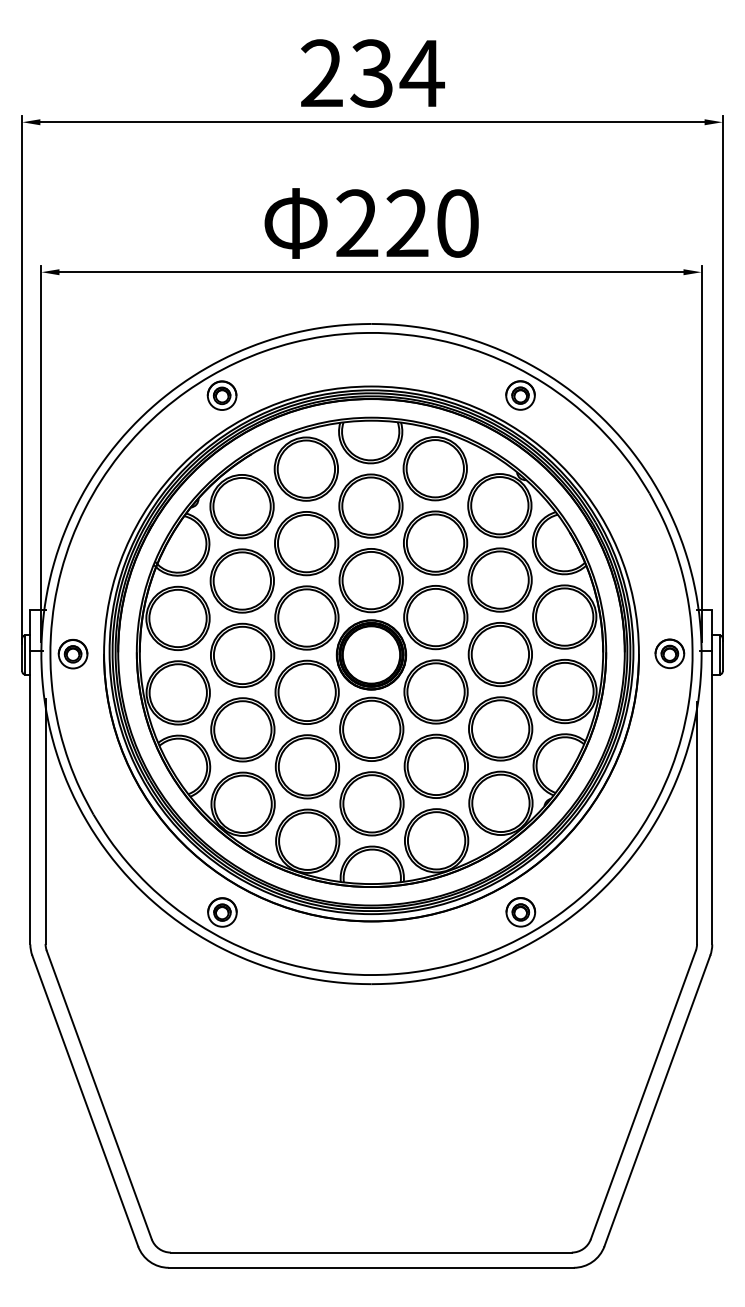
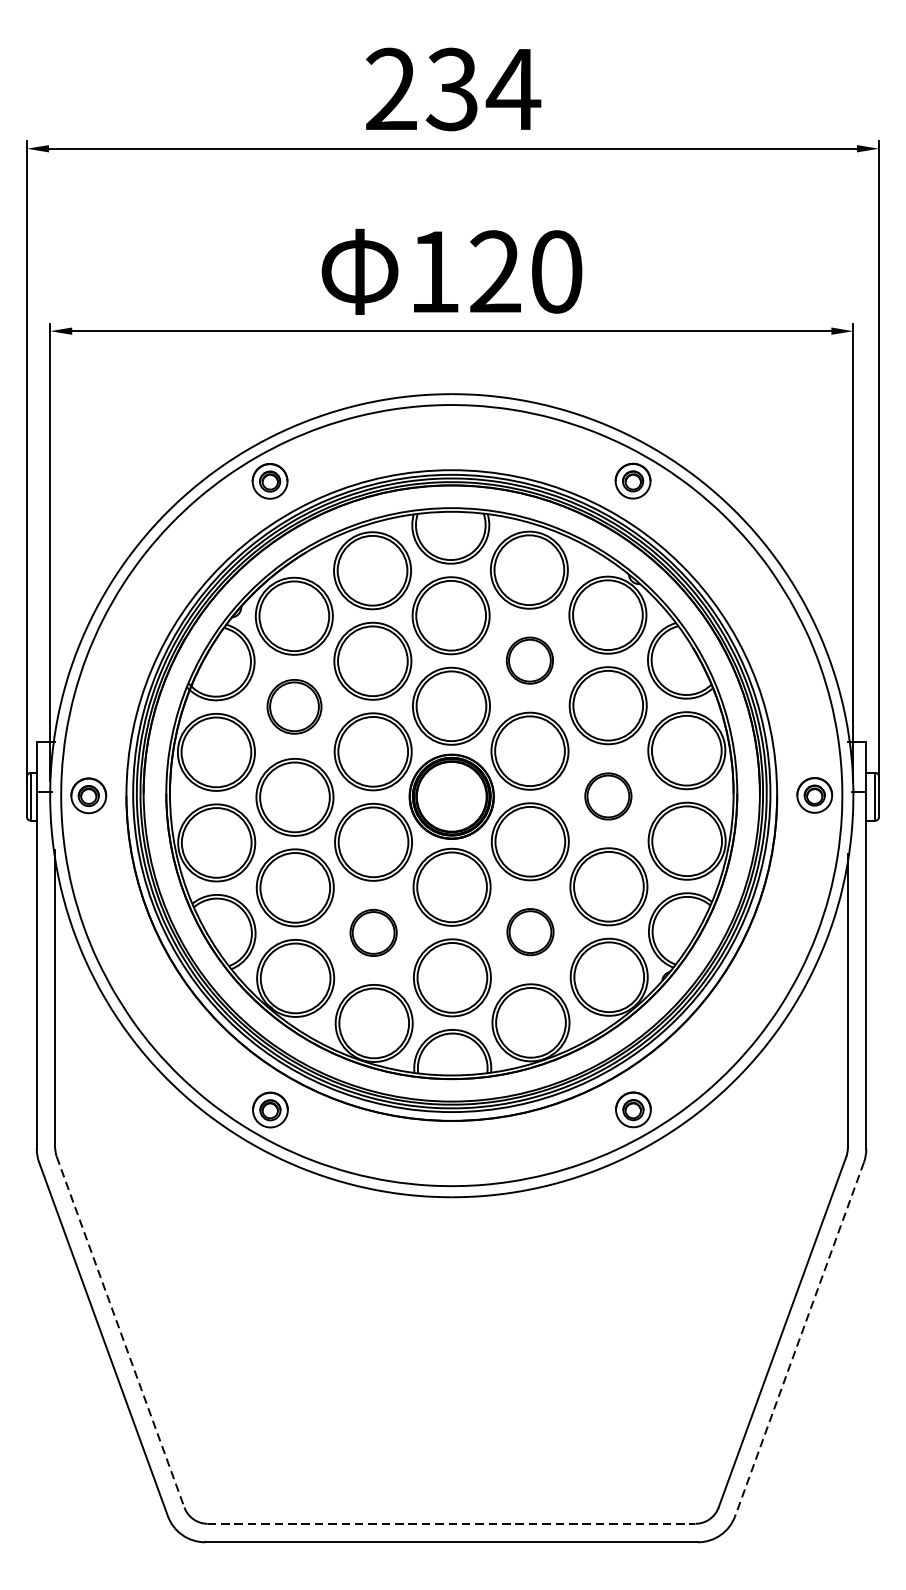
text: (357, 222) -> (434, 270), 220 -> 120
part: (435, 542) -> (529, 659), size x0.6
part: (241, 580) -> (293, 706), size x0.7
part: (499, 654) -> (607, 796), size x0.6
part: (435, 765) -> (529, 931), size x0.6
part: (306, 766) -> (372, 932), size x0.6
line: (99, 1095) -> (120, 1332), solid -> dashed
line: (657, 1100) -> (799, 1338), solid -> dashed
line: (371, 1252) -> (451, 1523), solid -> dashed

